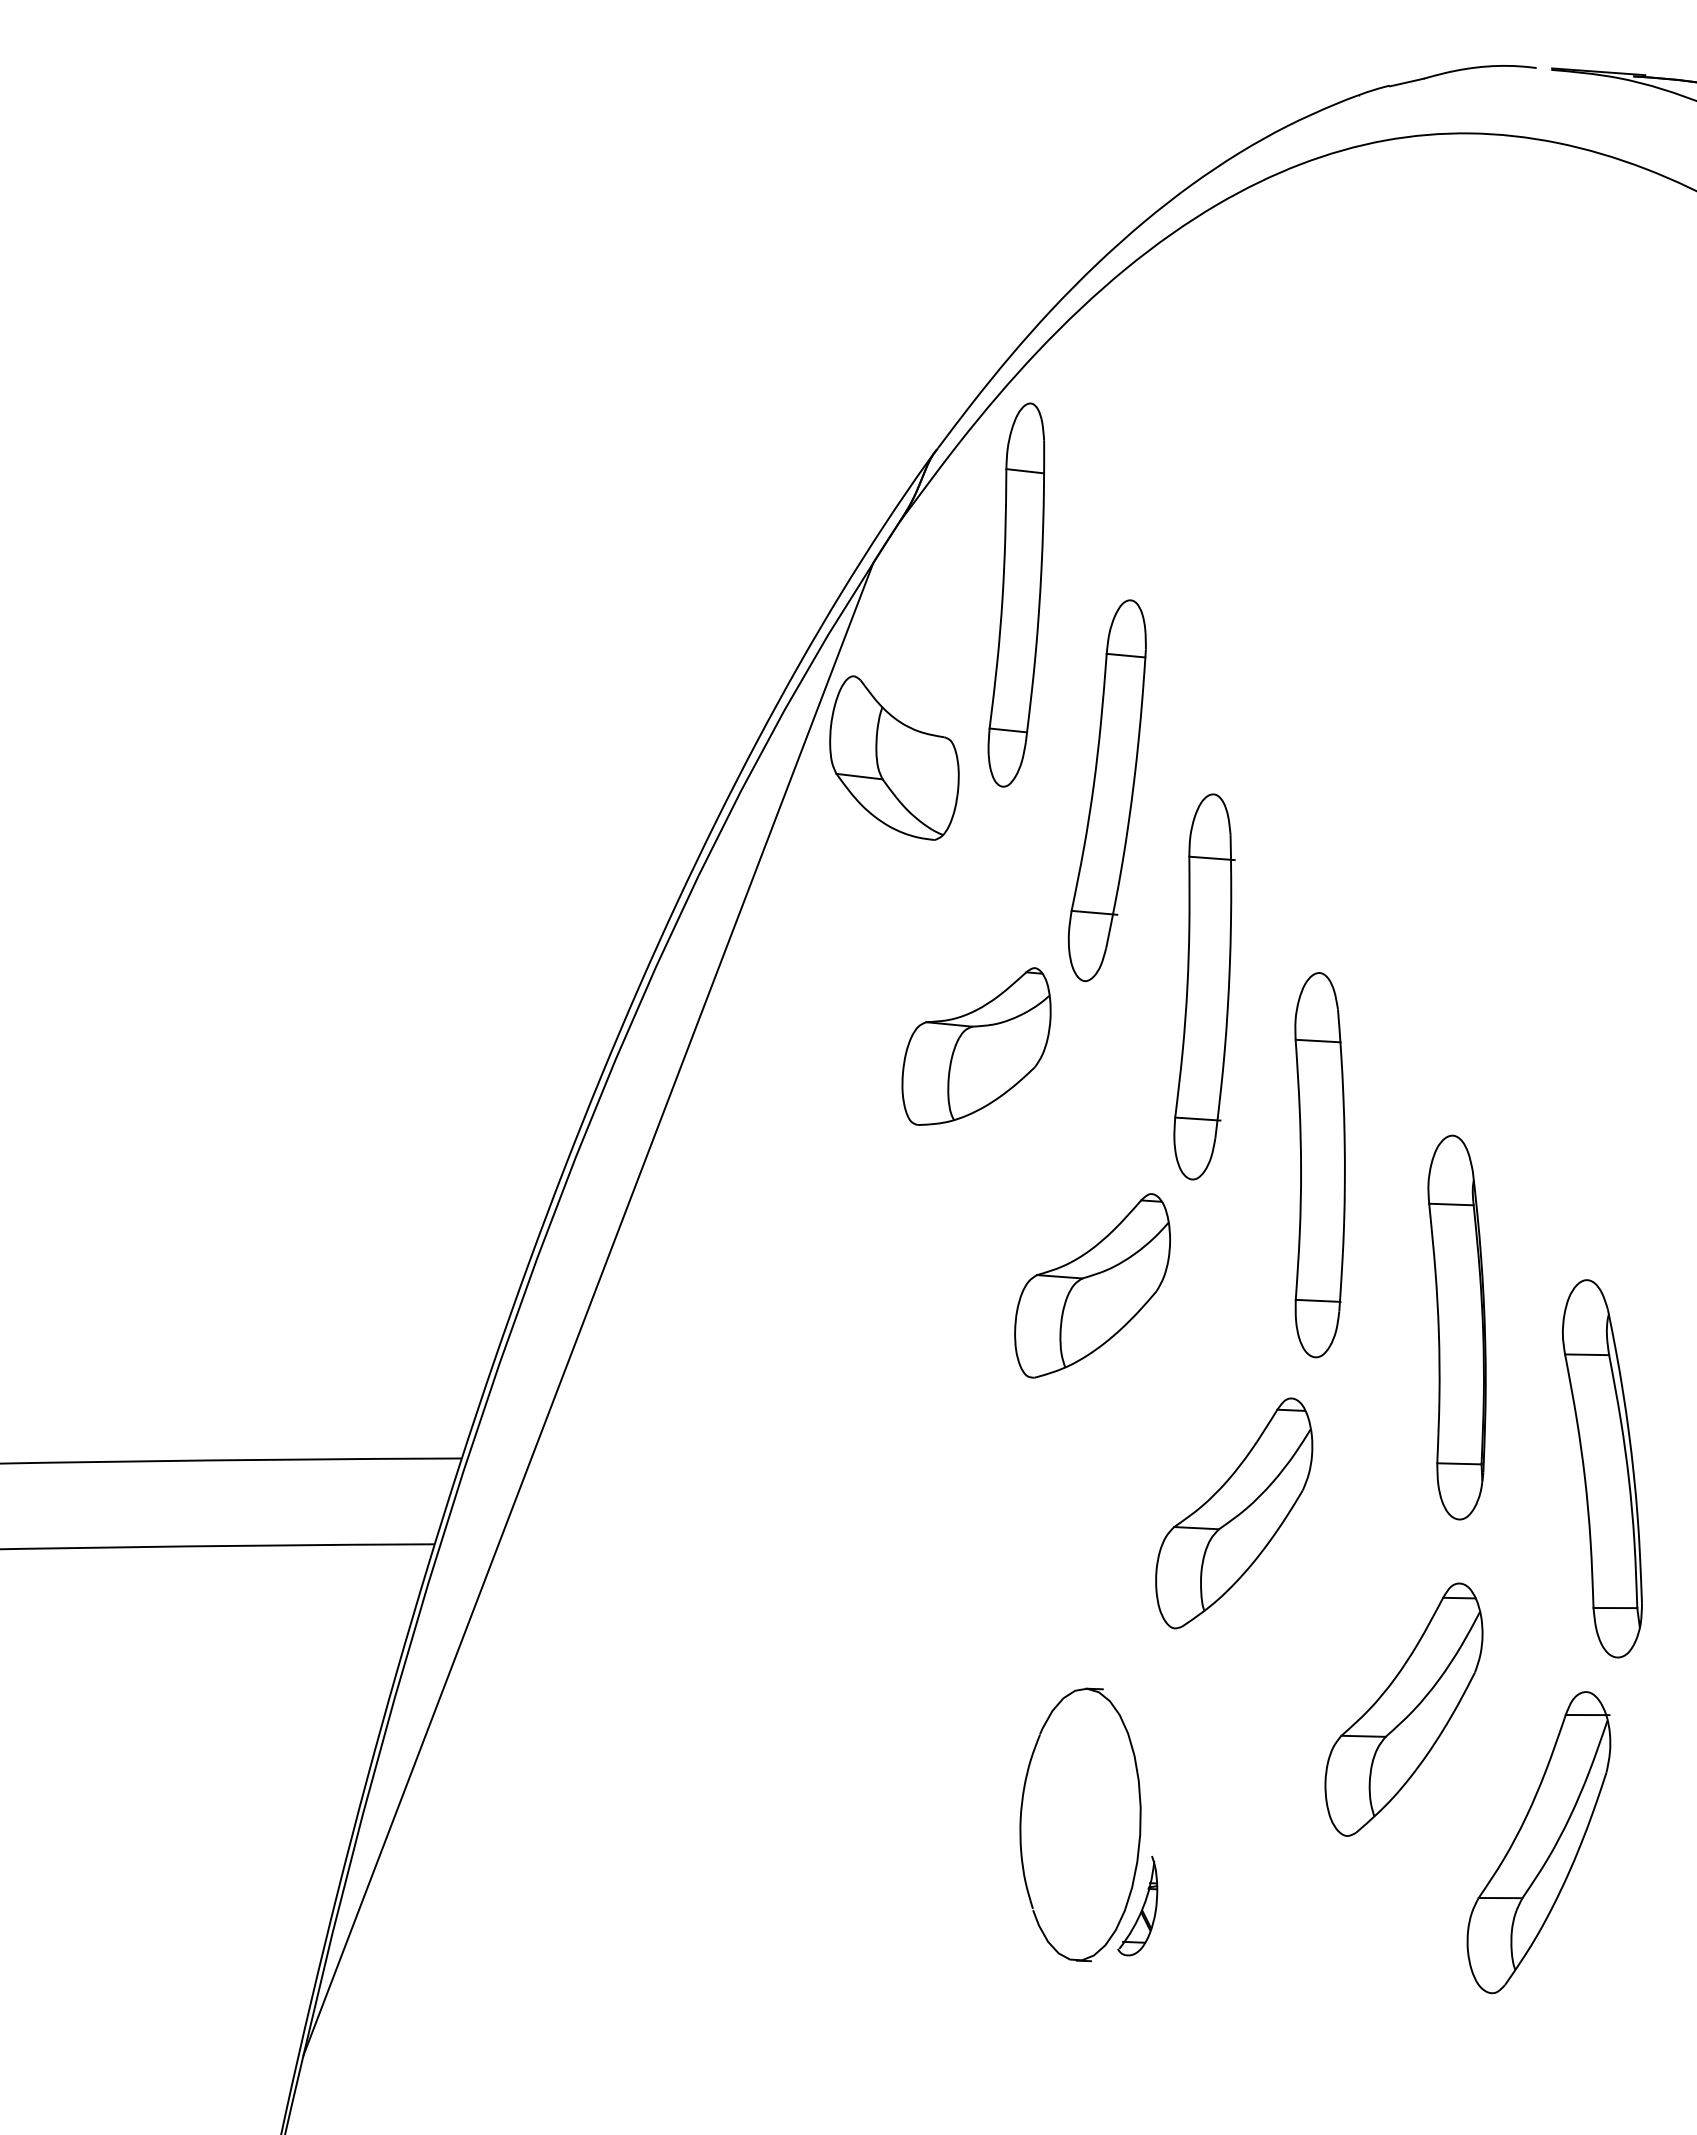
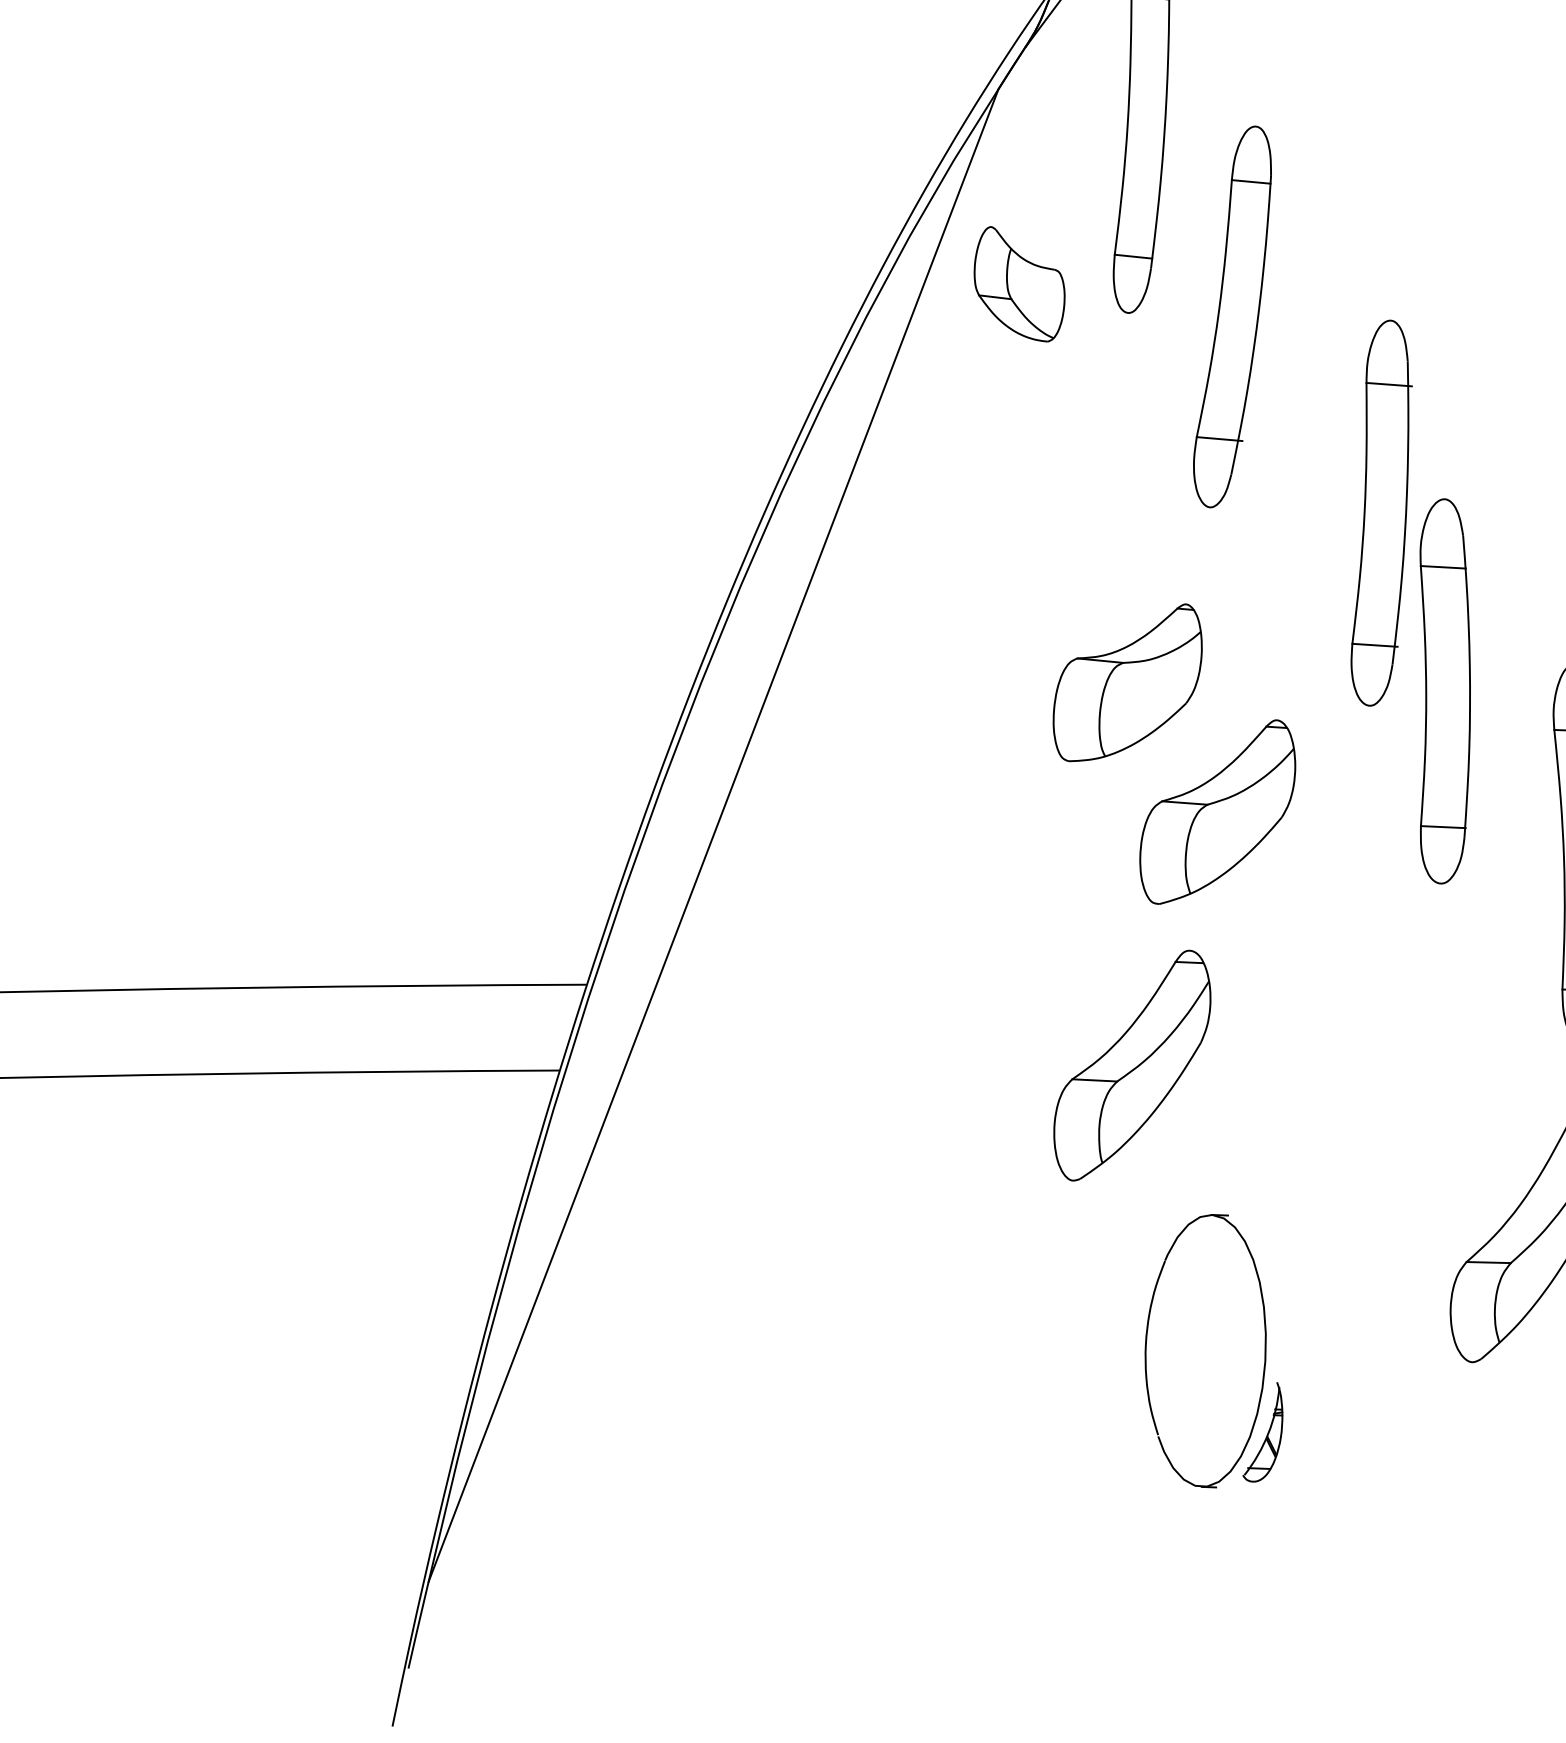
part: (894, 757) -> (1019, 283), size x0.7
part: (1204, 986) -> (1381, 512), moved
part: (976, 1046) -> (1127, 682), moved
part: (1234, 1513) -> (1132, 1065), moved

